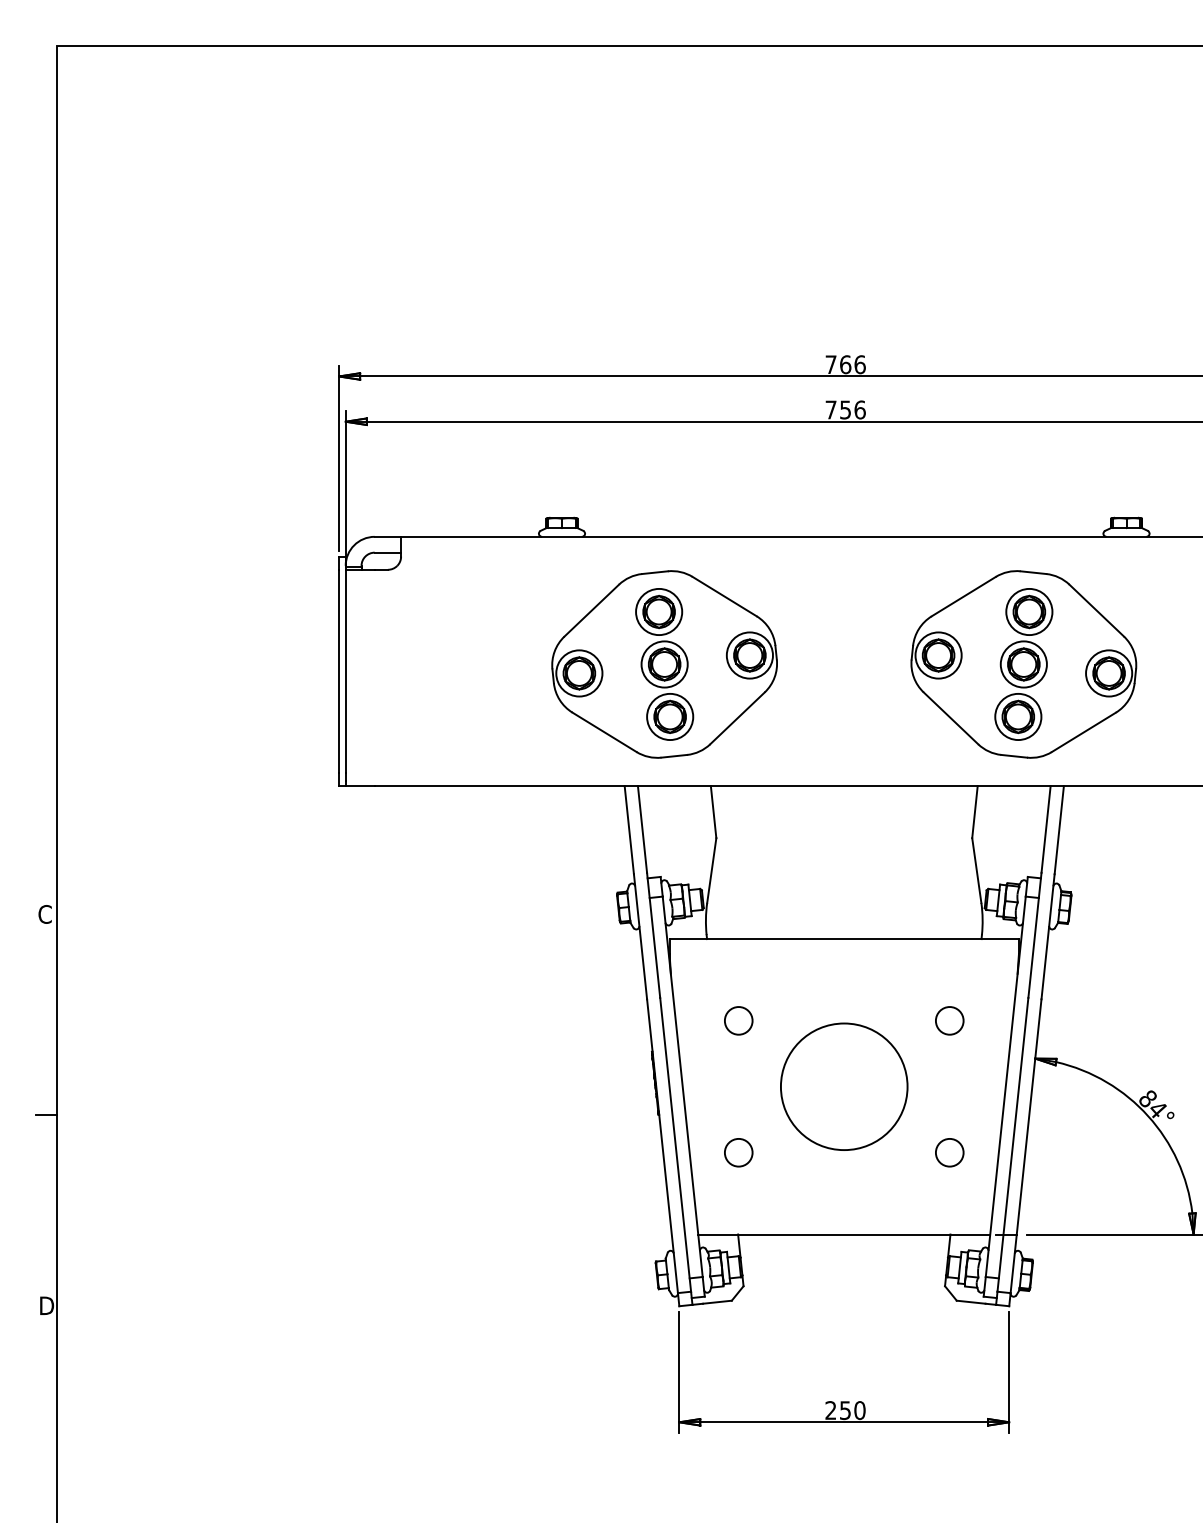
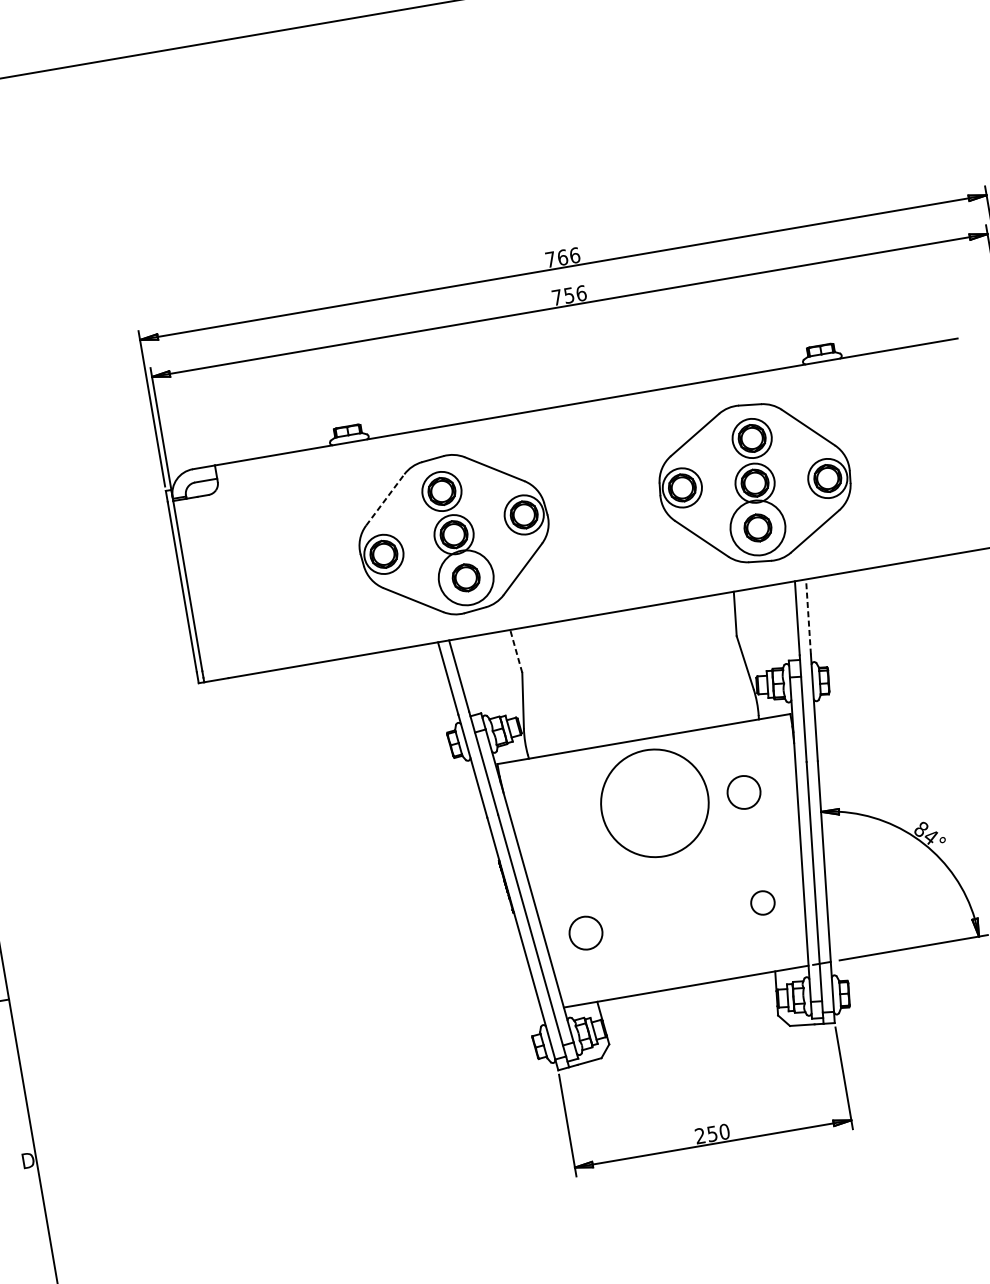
line: (591, 610) -> (385, 499), solid -> dashed
circle: (670, 716) -> (466, 577), size x1.4
circle: (1018, 716) -> (758, 527), size x1.4
line: (713, 811) -> (516, 650), solid -> dashed
line: (1059, 829) -> (808, 616), solid -> dashed
circle: (738, 1020) -> (566, 822), removed
circle: (949, 1020) -> (743, 792), size x1.4
circle: (844, 1086) -> (655, 803), moved
circle: (738, 1152) -> (585, 933), size x1.4

